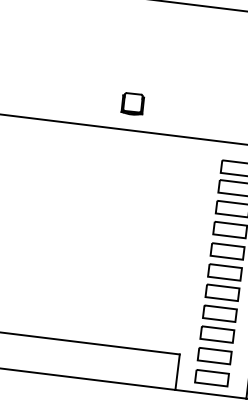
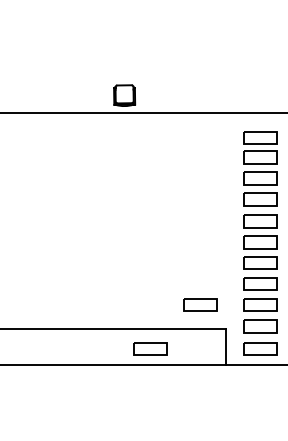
part: (132, 103) -> (124, 95), moved
part: (157, 326) -> (200, 304), added
part: (102, 364) -> (150, 348), added

